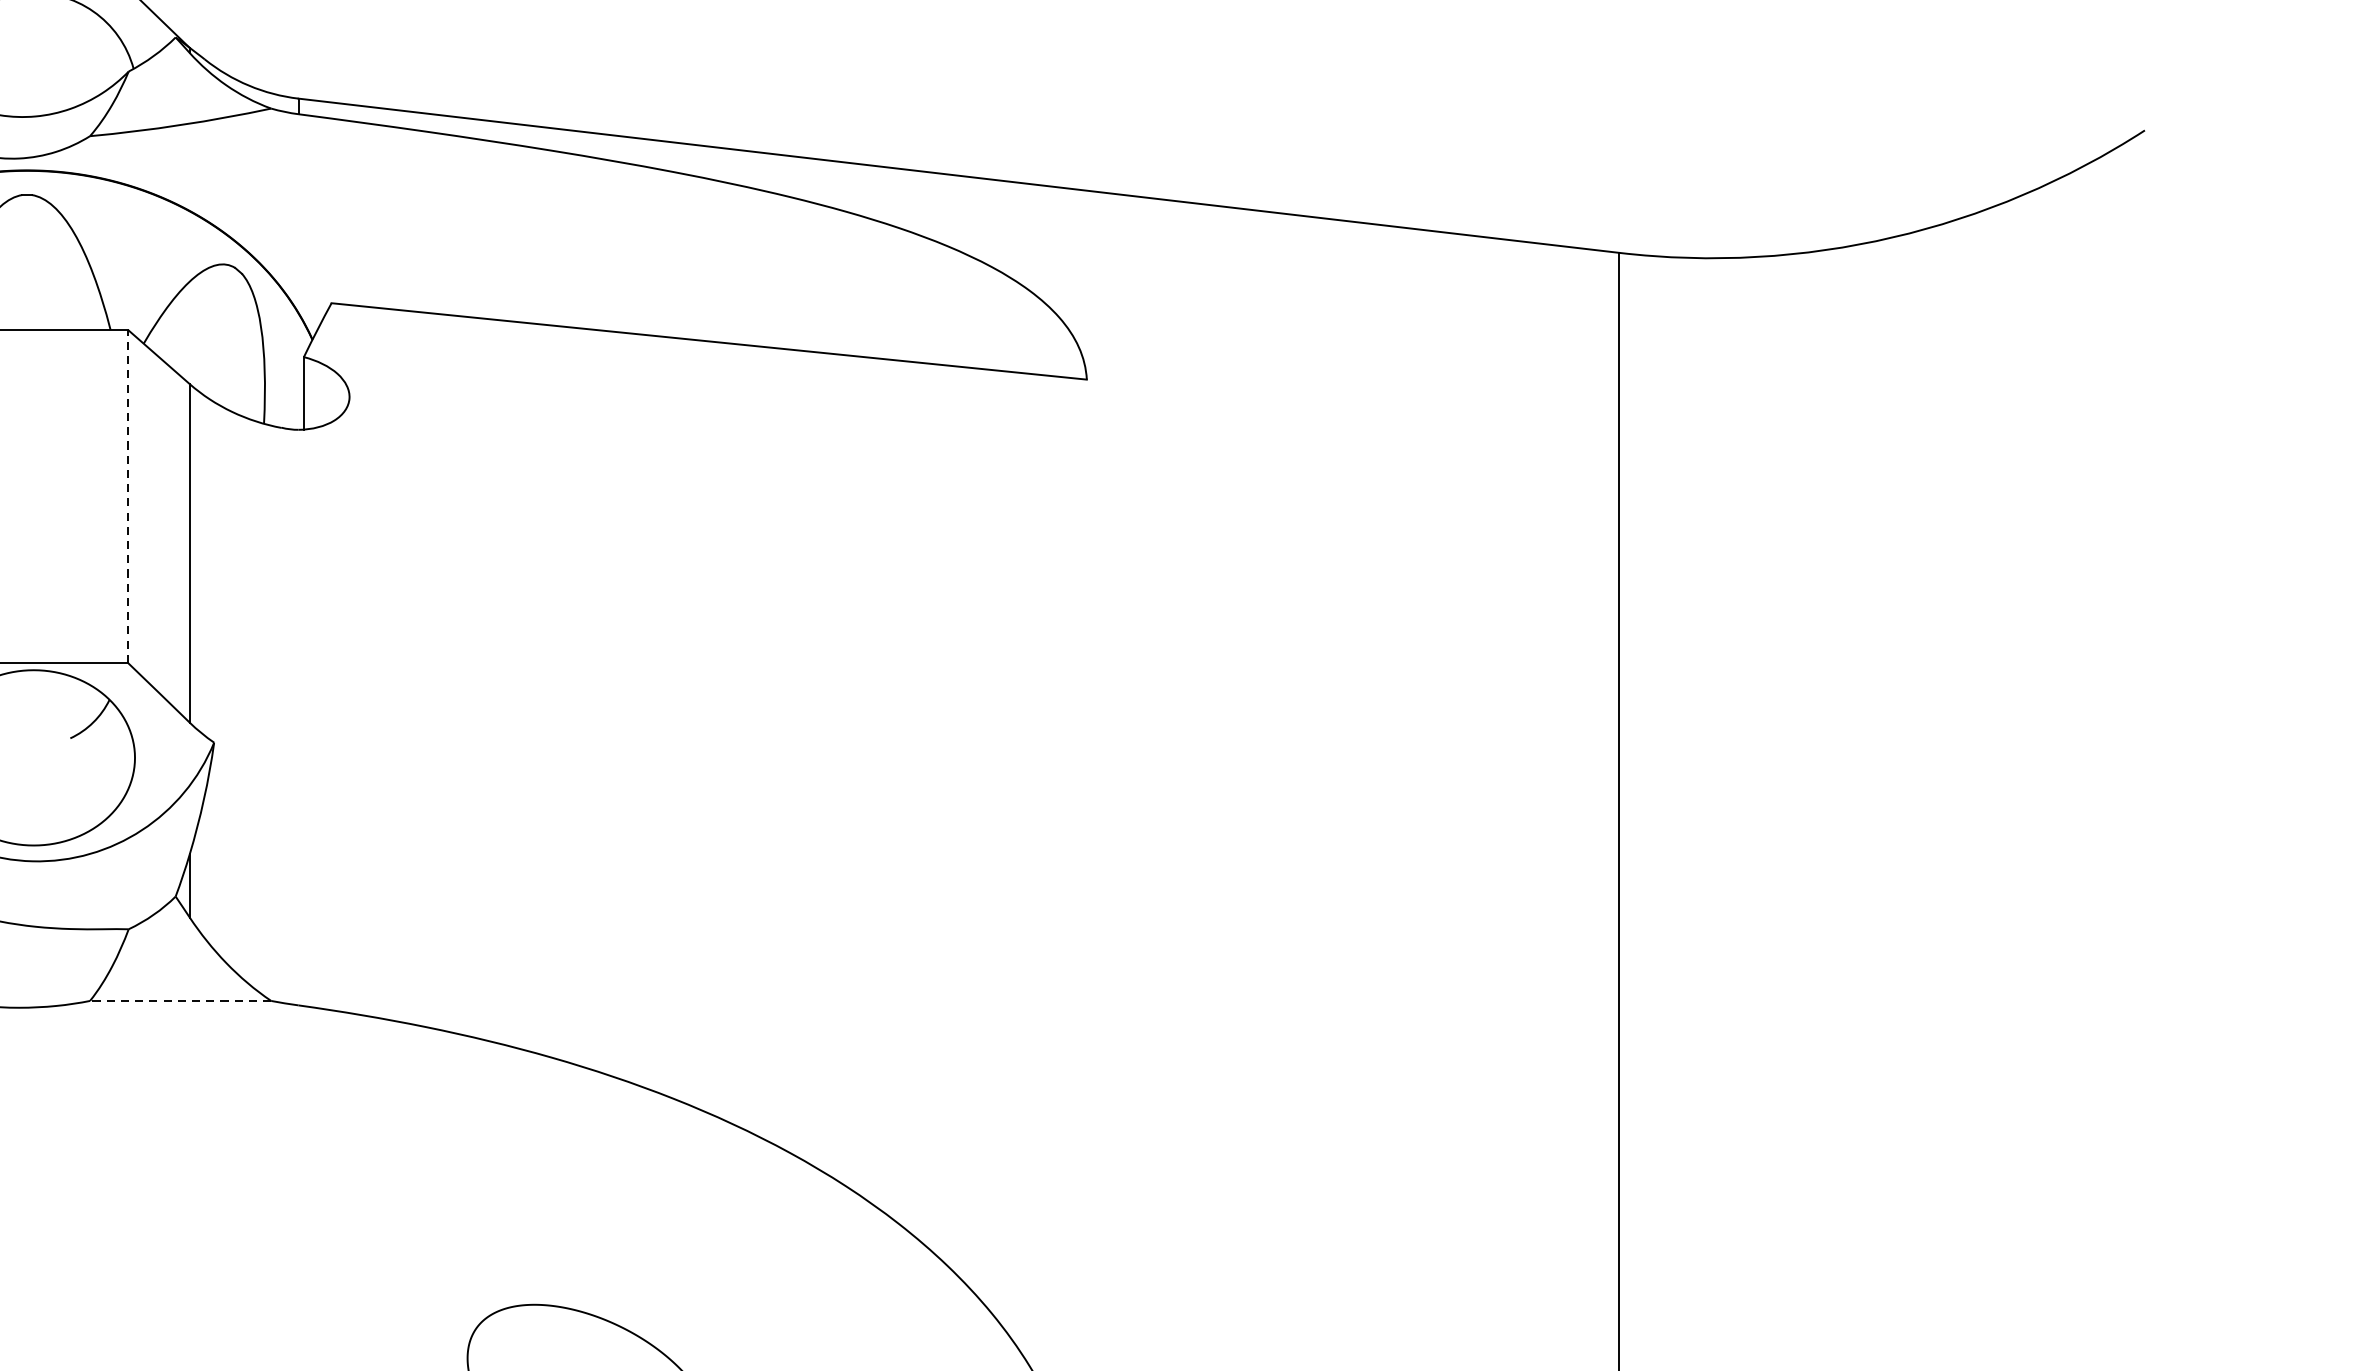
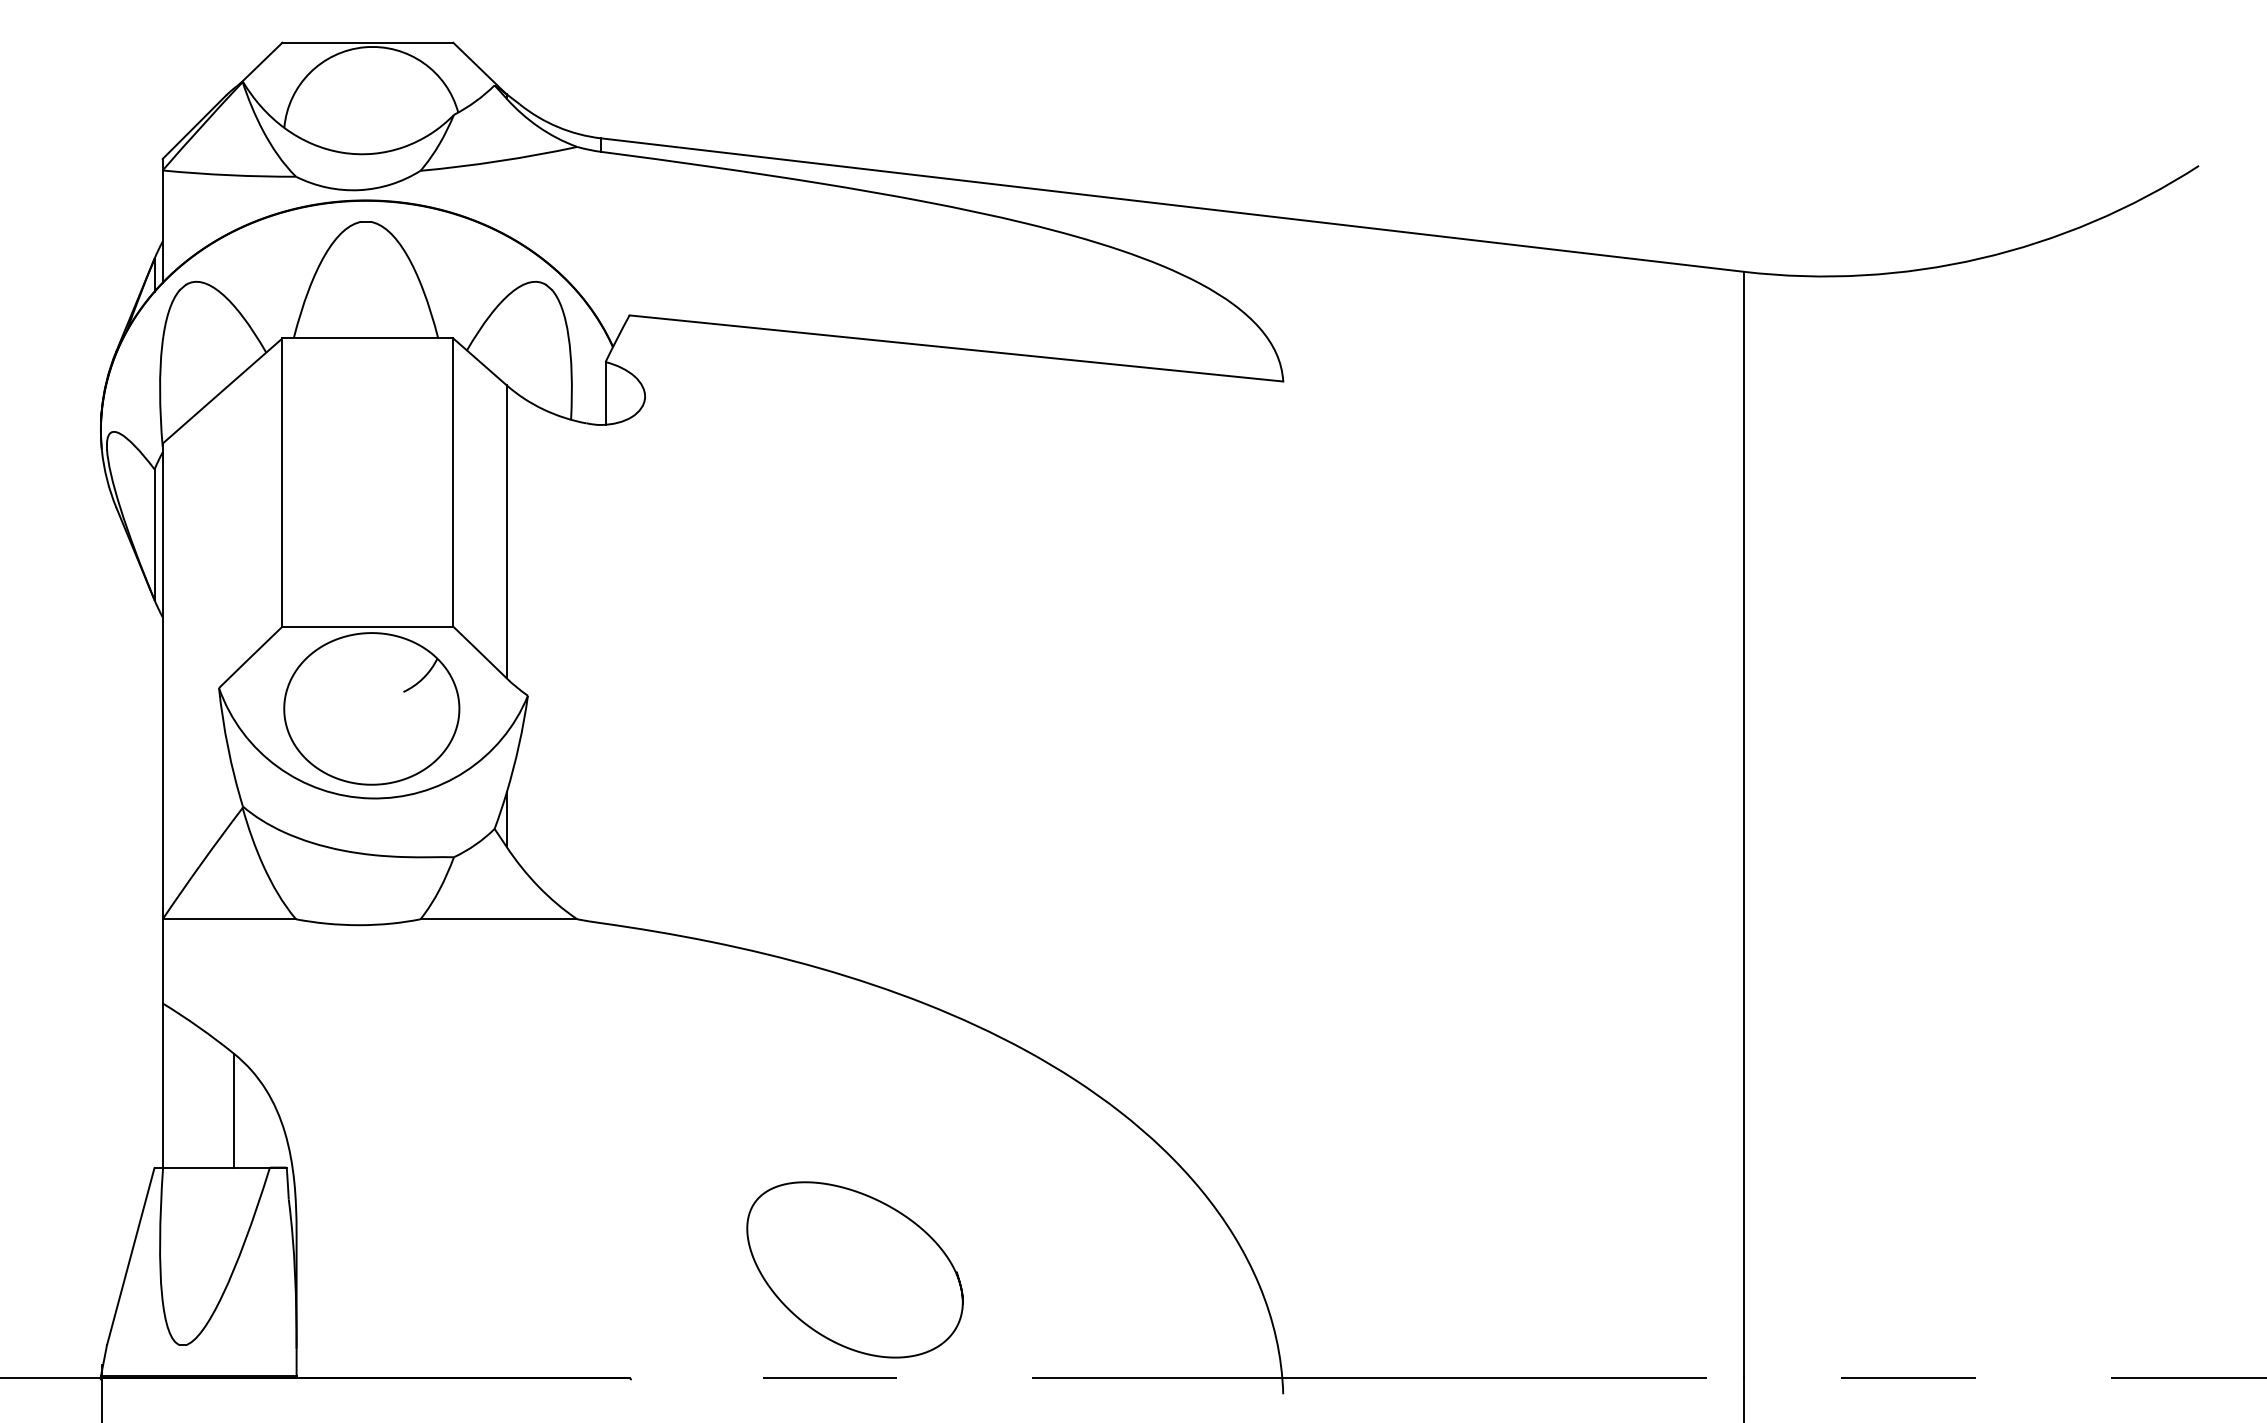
line: (128, 496) -> (453, 482), dashed -> solid
line: (180, 1001) -> (498, 919), dashed -> solid

